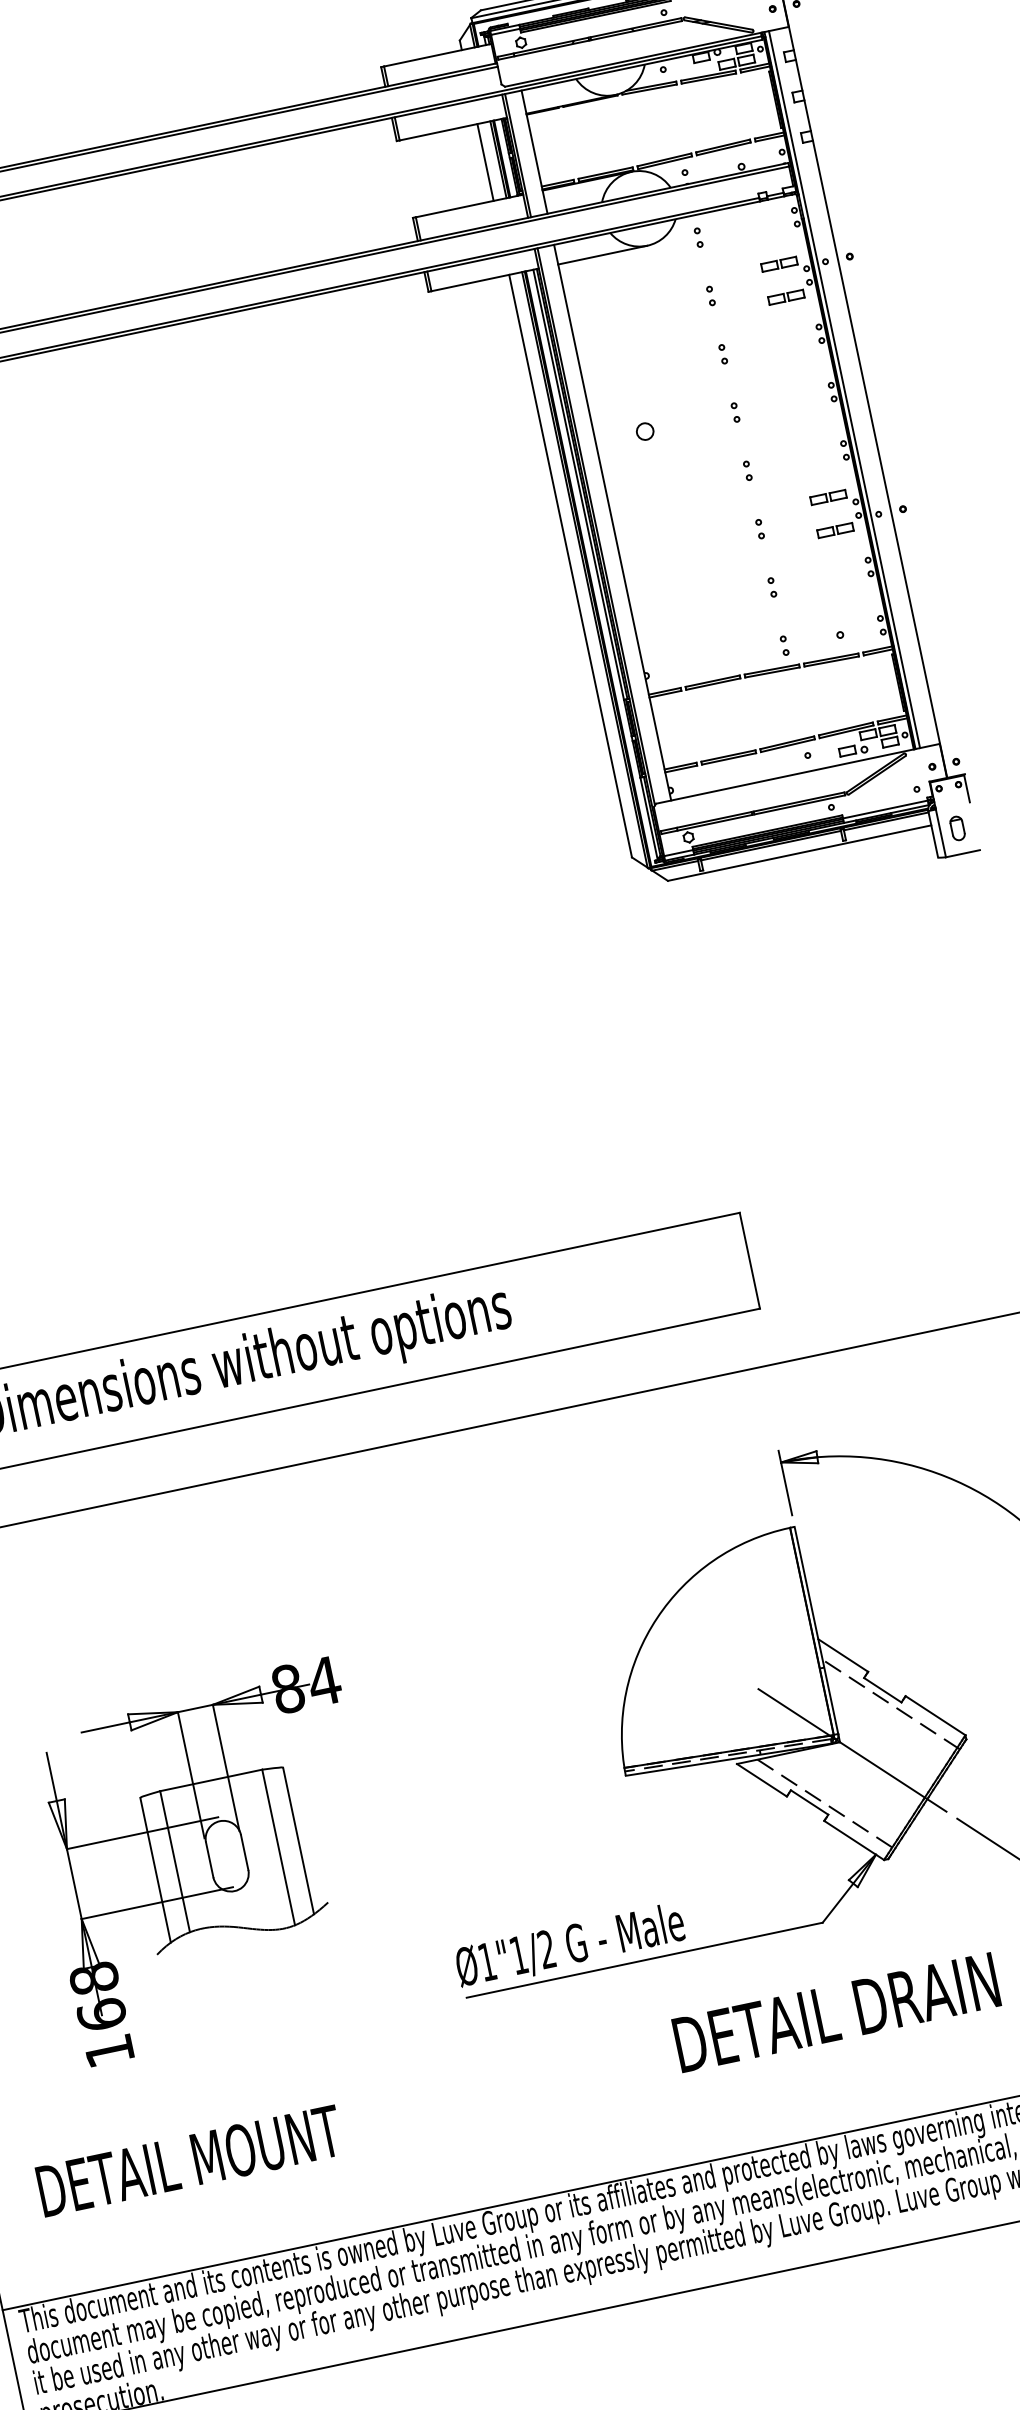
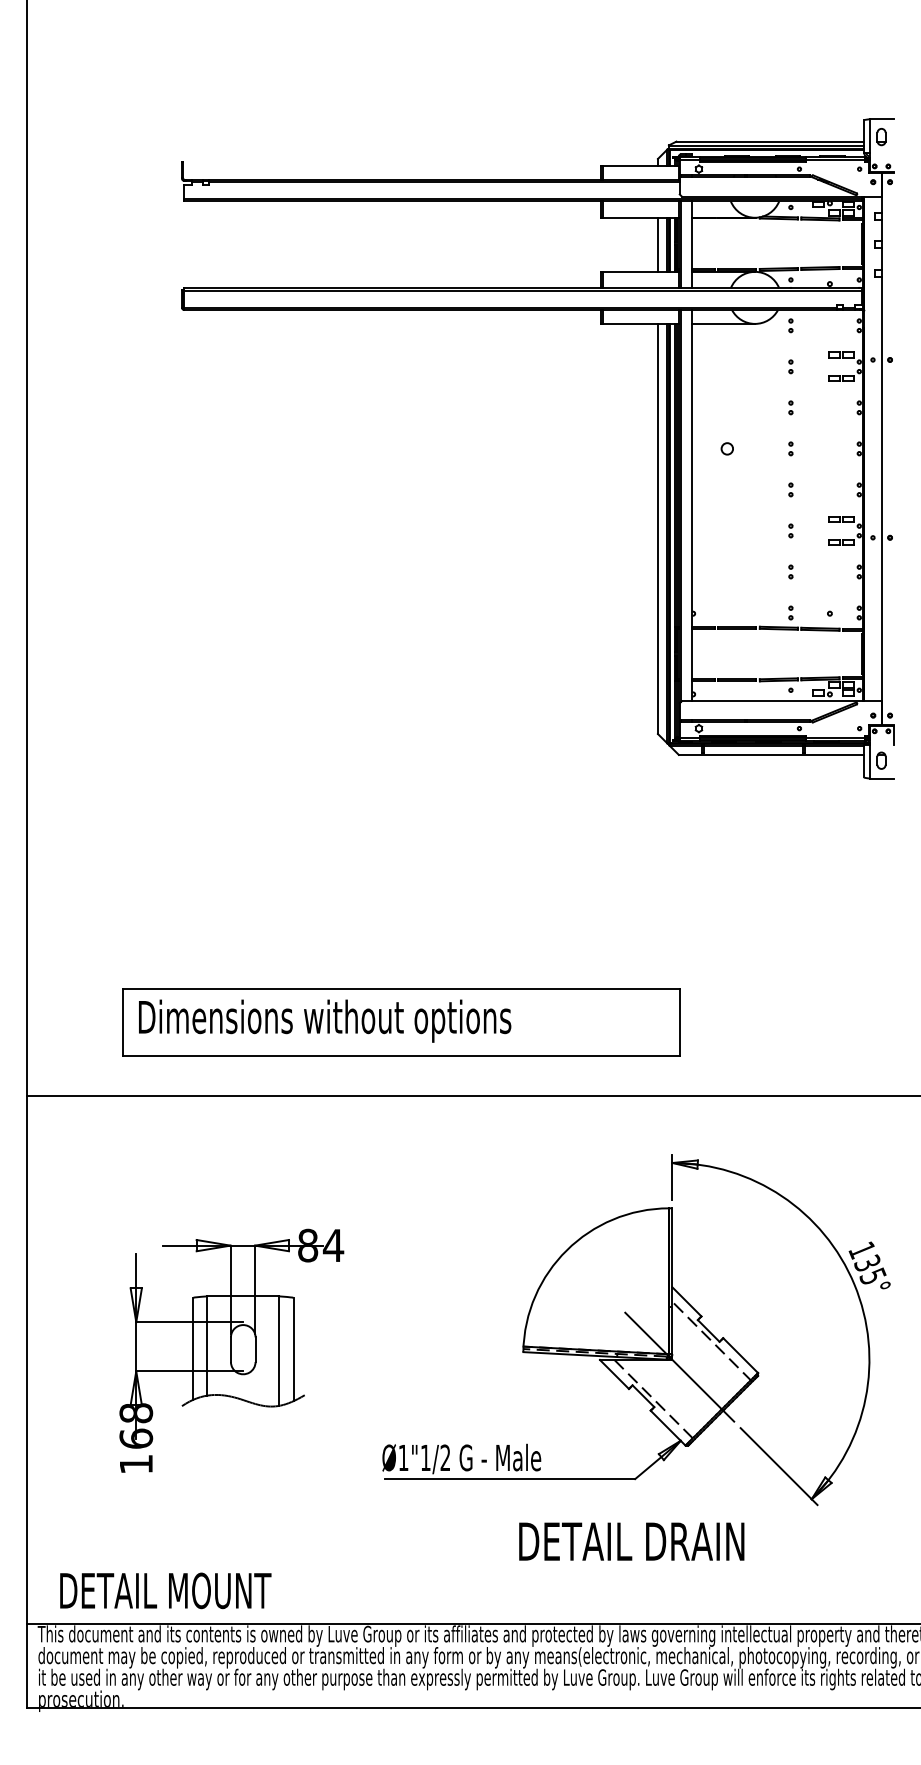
line: (844, 389) -> (867, 448), removed
text: (189, 2160) -> (165, 1590), moved

